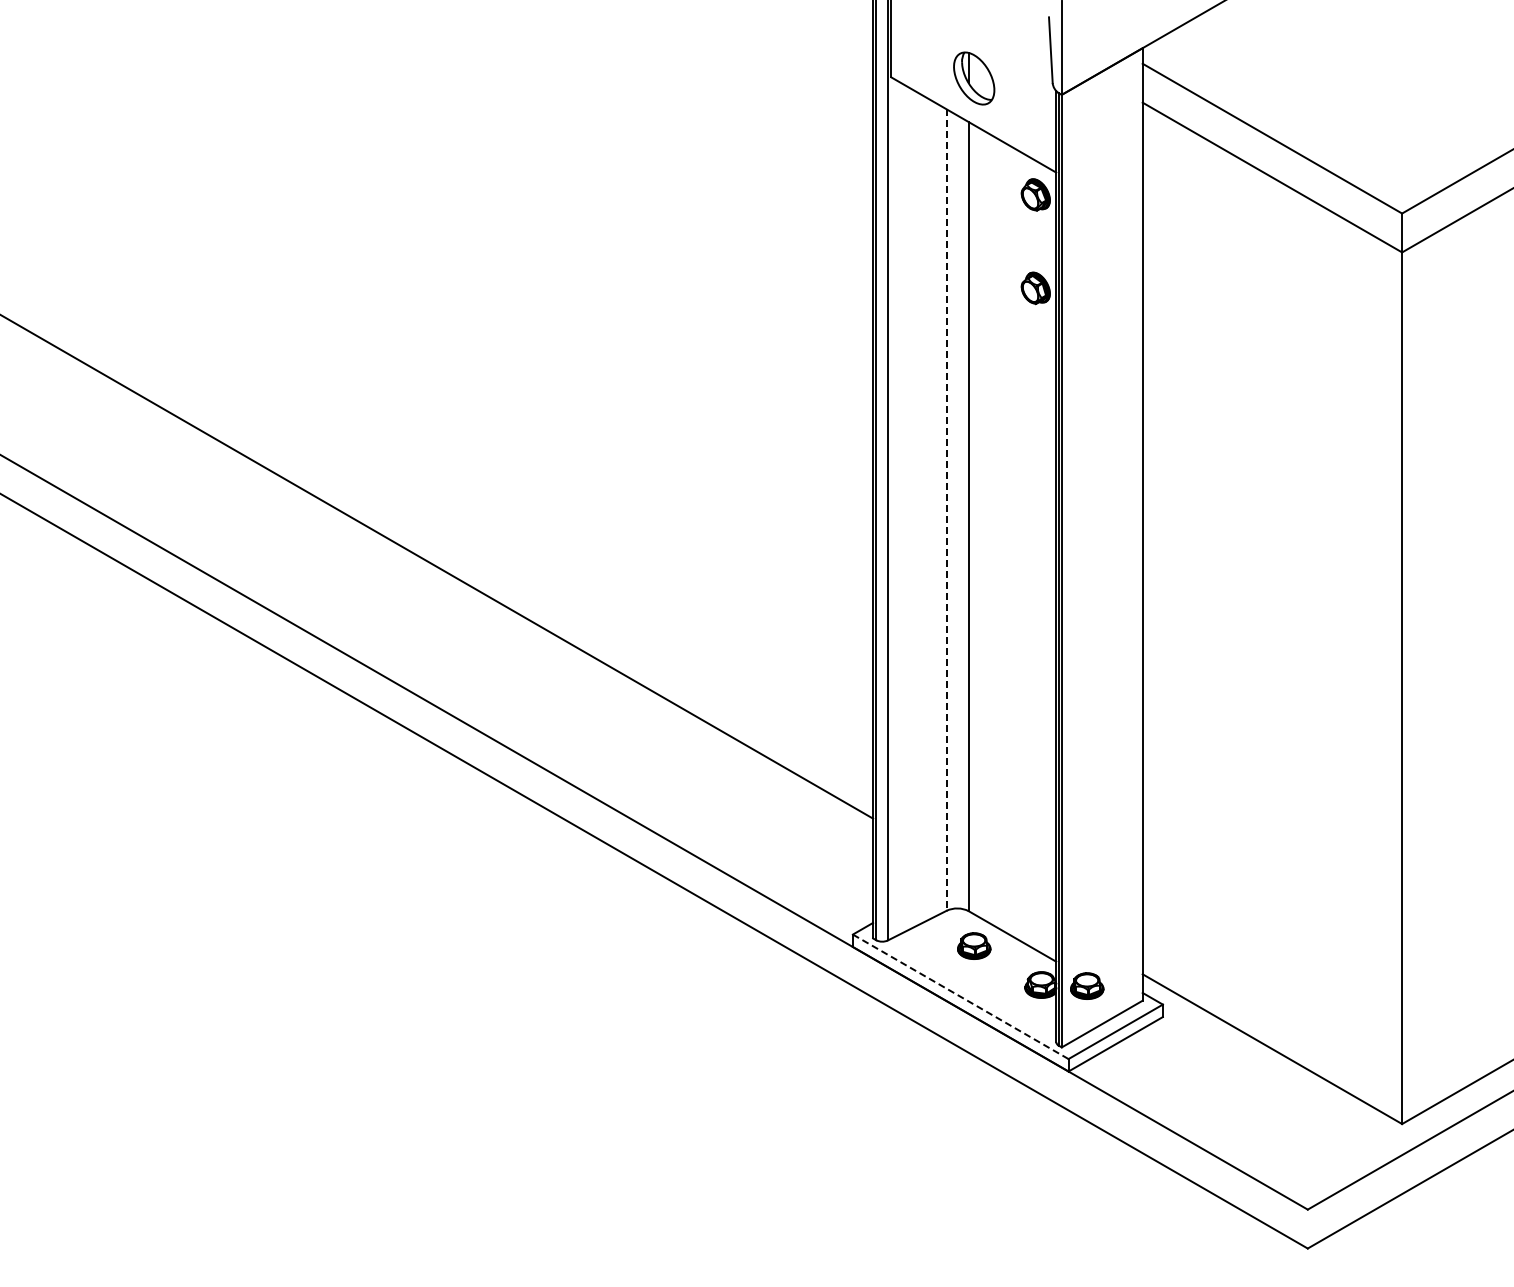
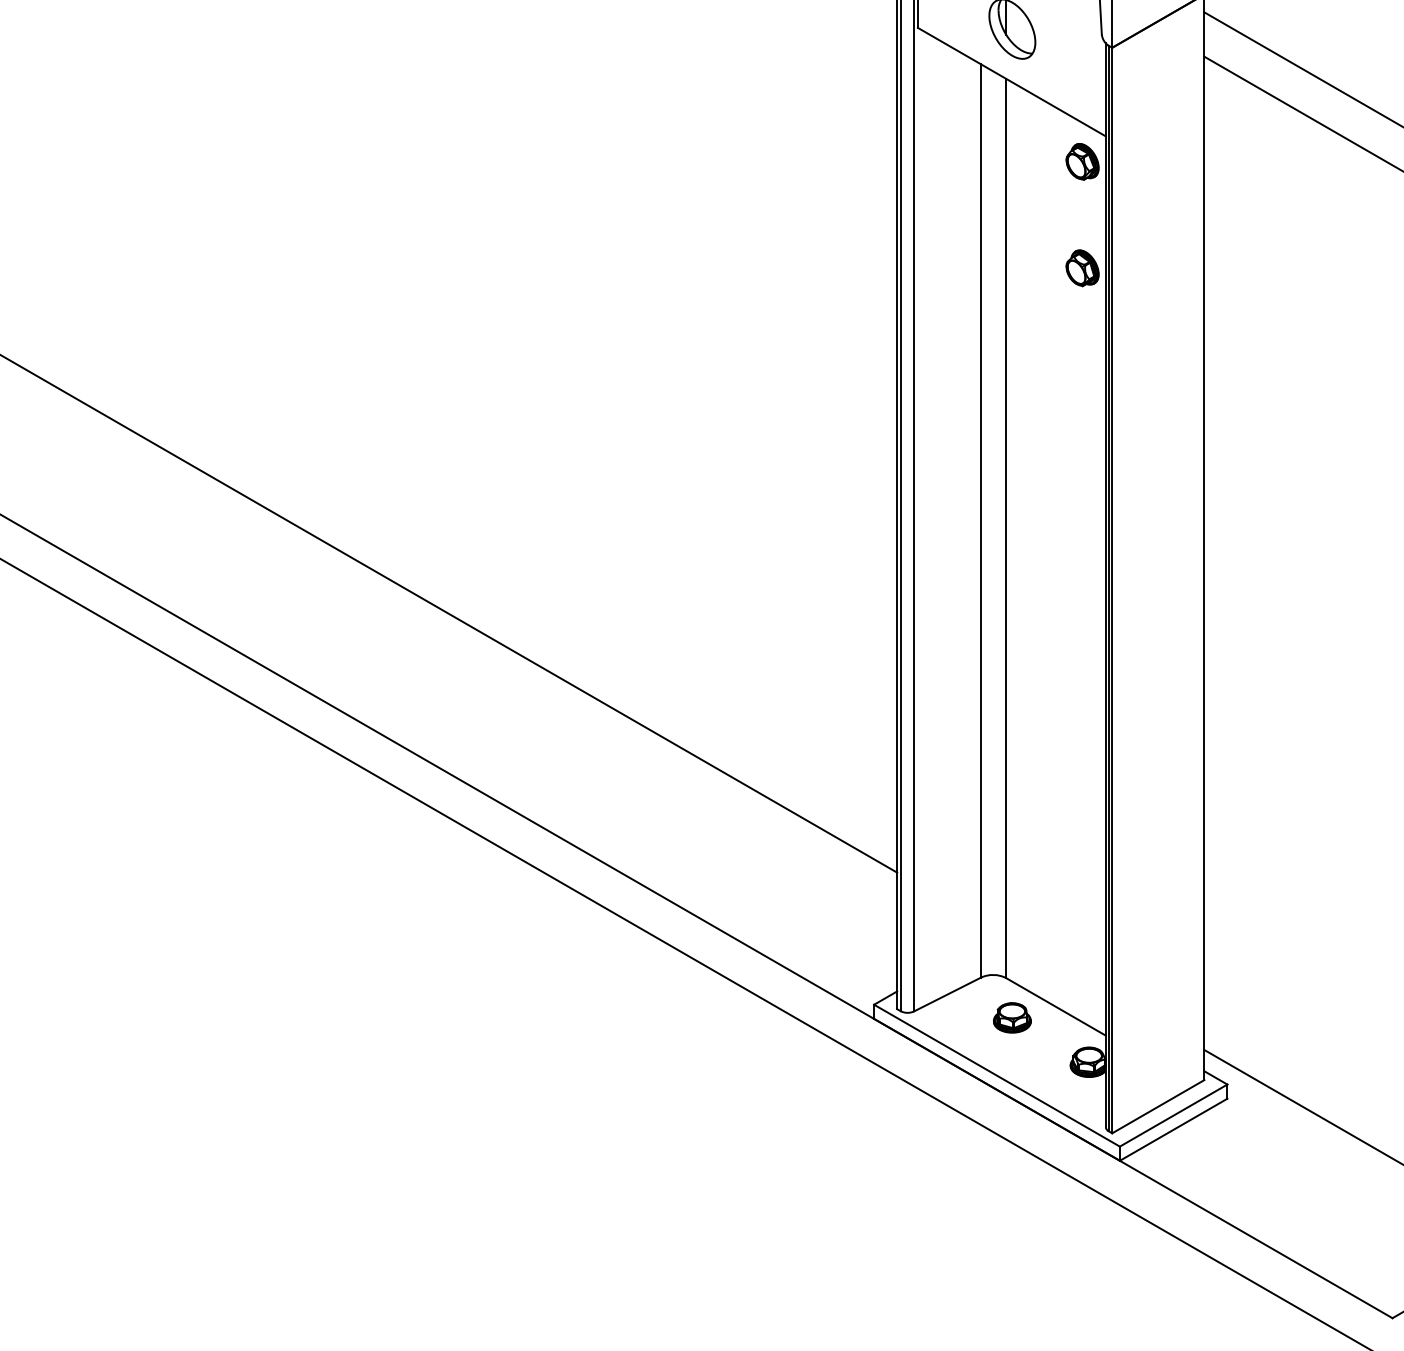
line: (946, 510) -> (980, 521), dashed -> solid
part: (1087, 985) -> (1141, 1062), removed
line: (960, 996) -> (996, 1075), dashed -> solid

